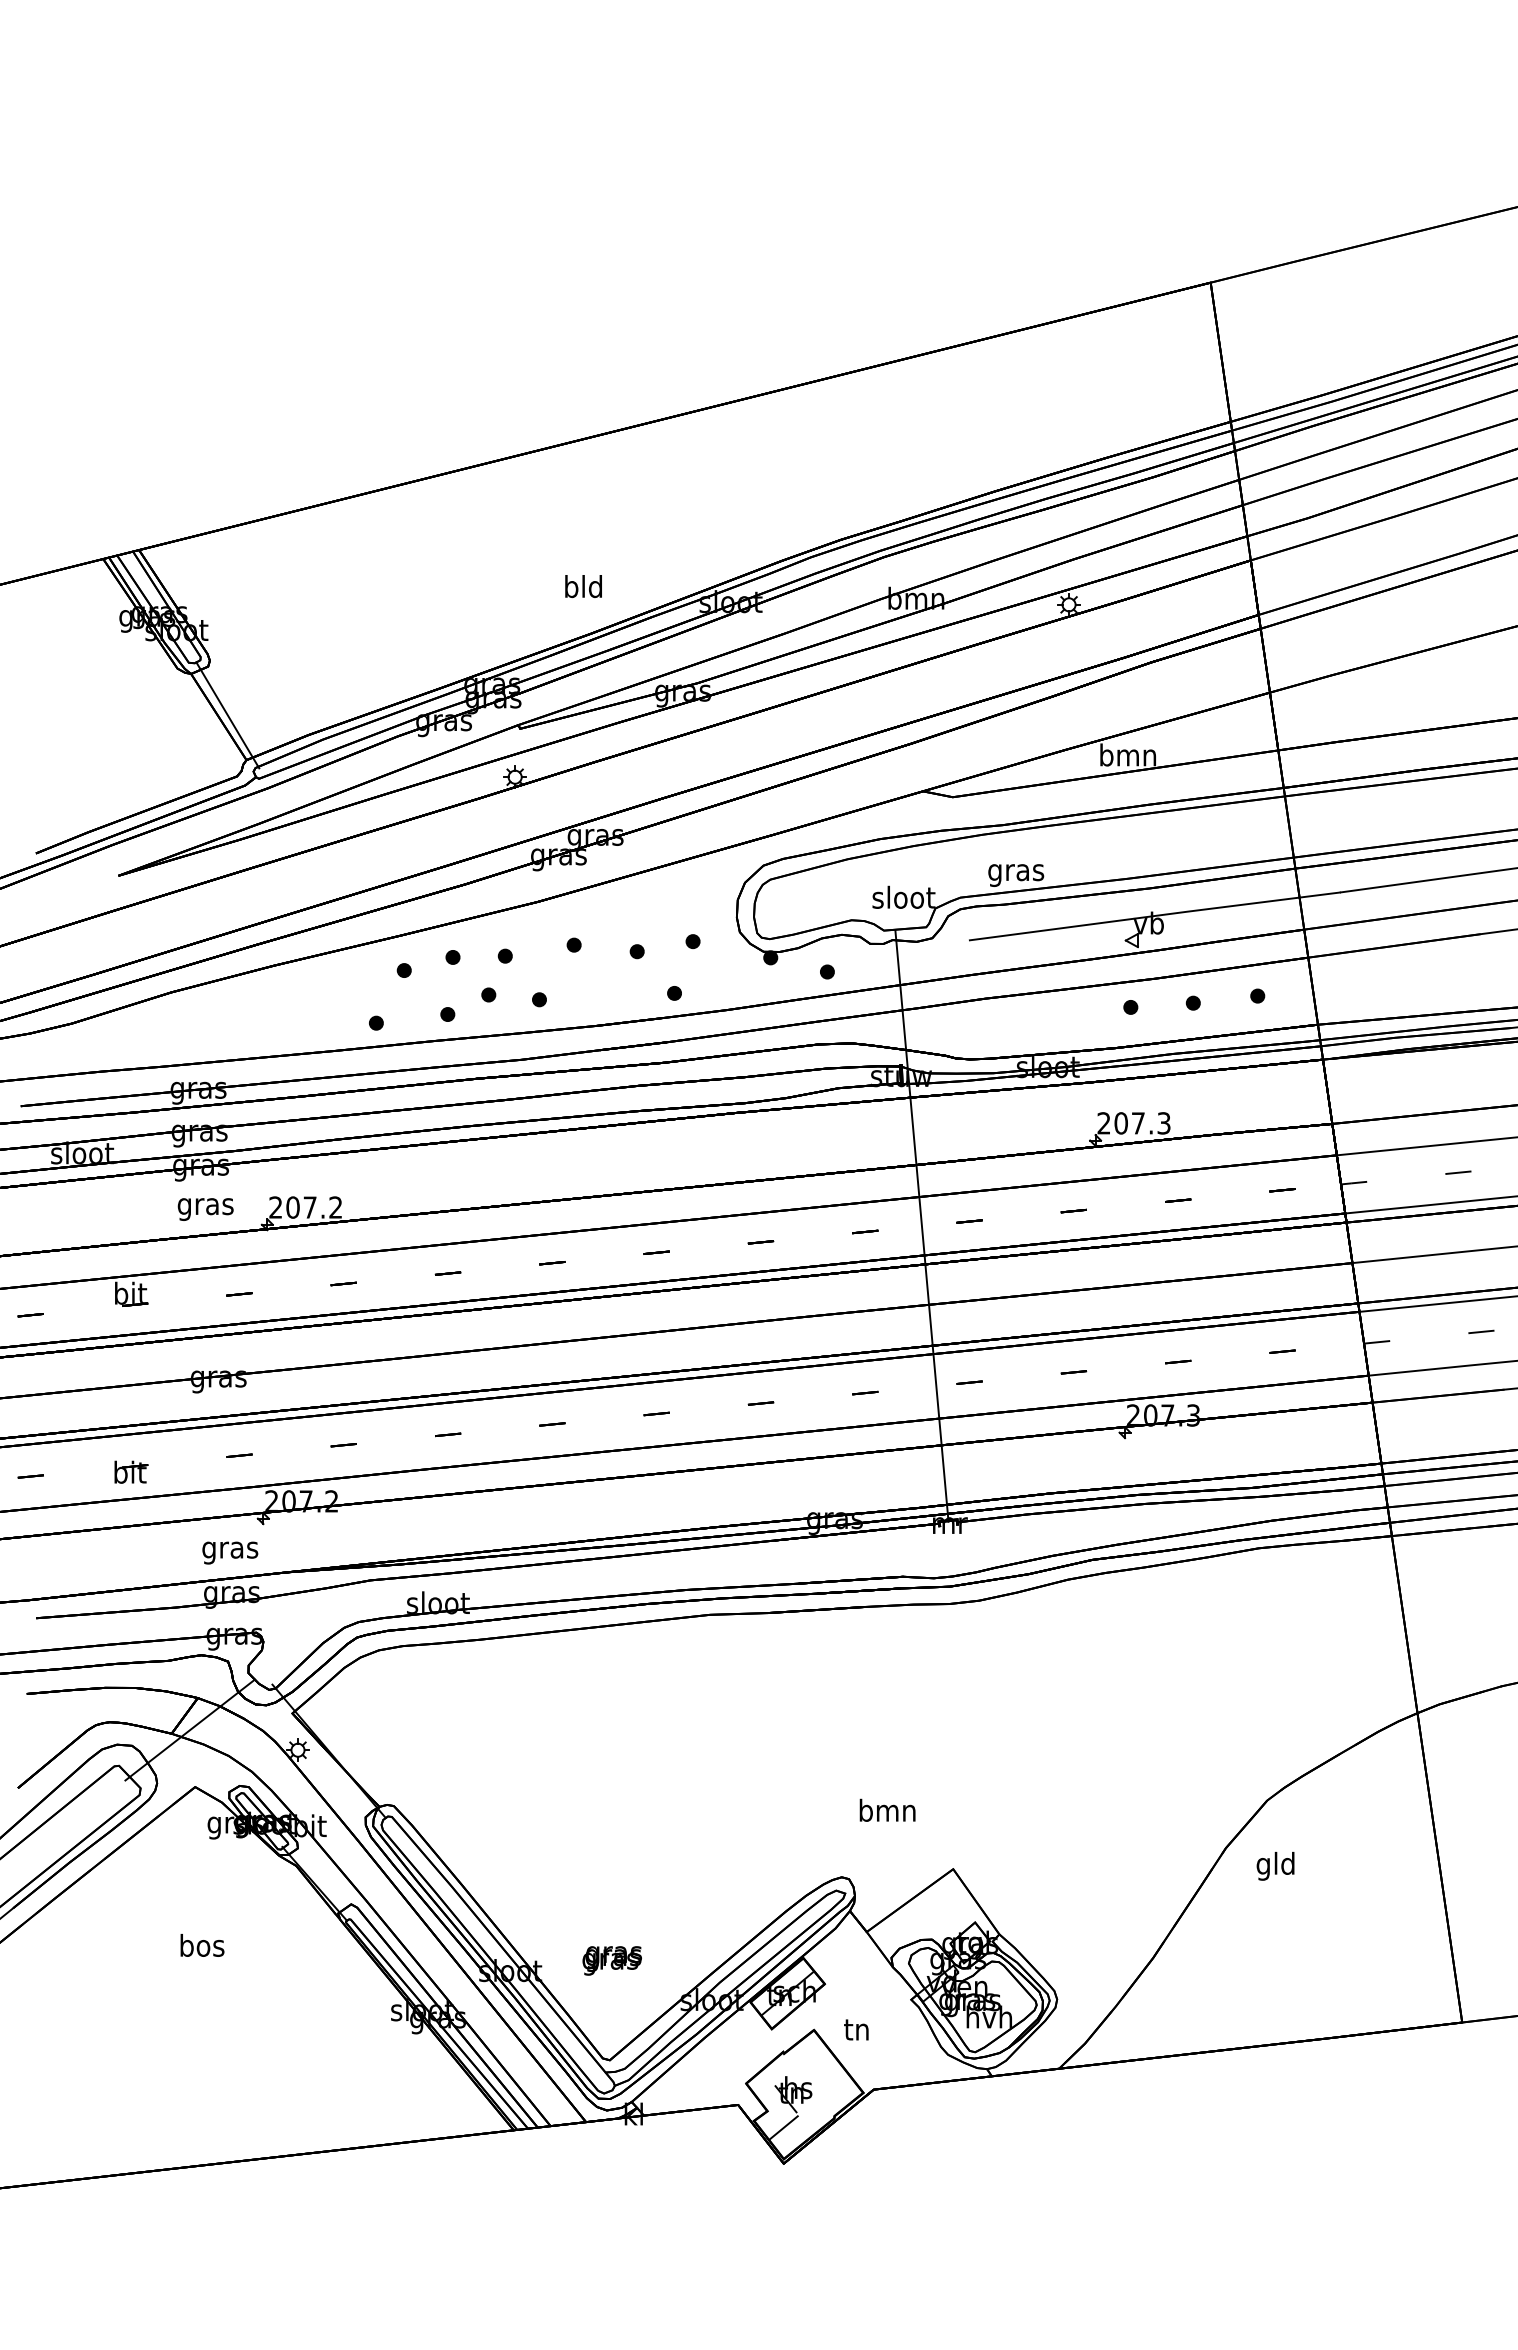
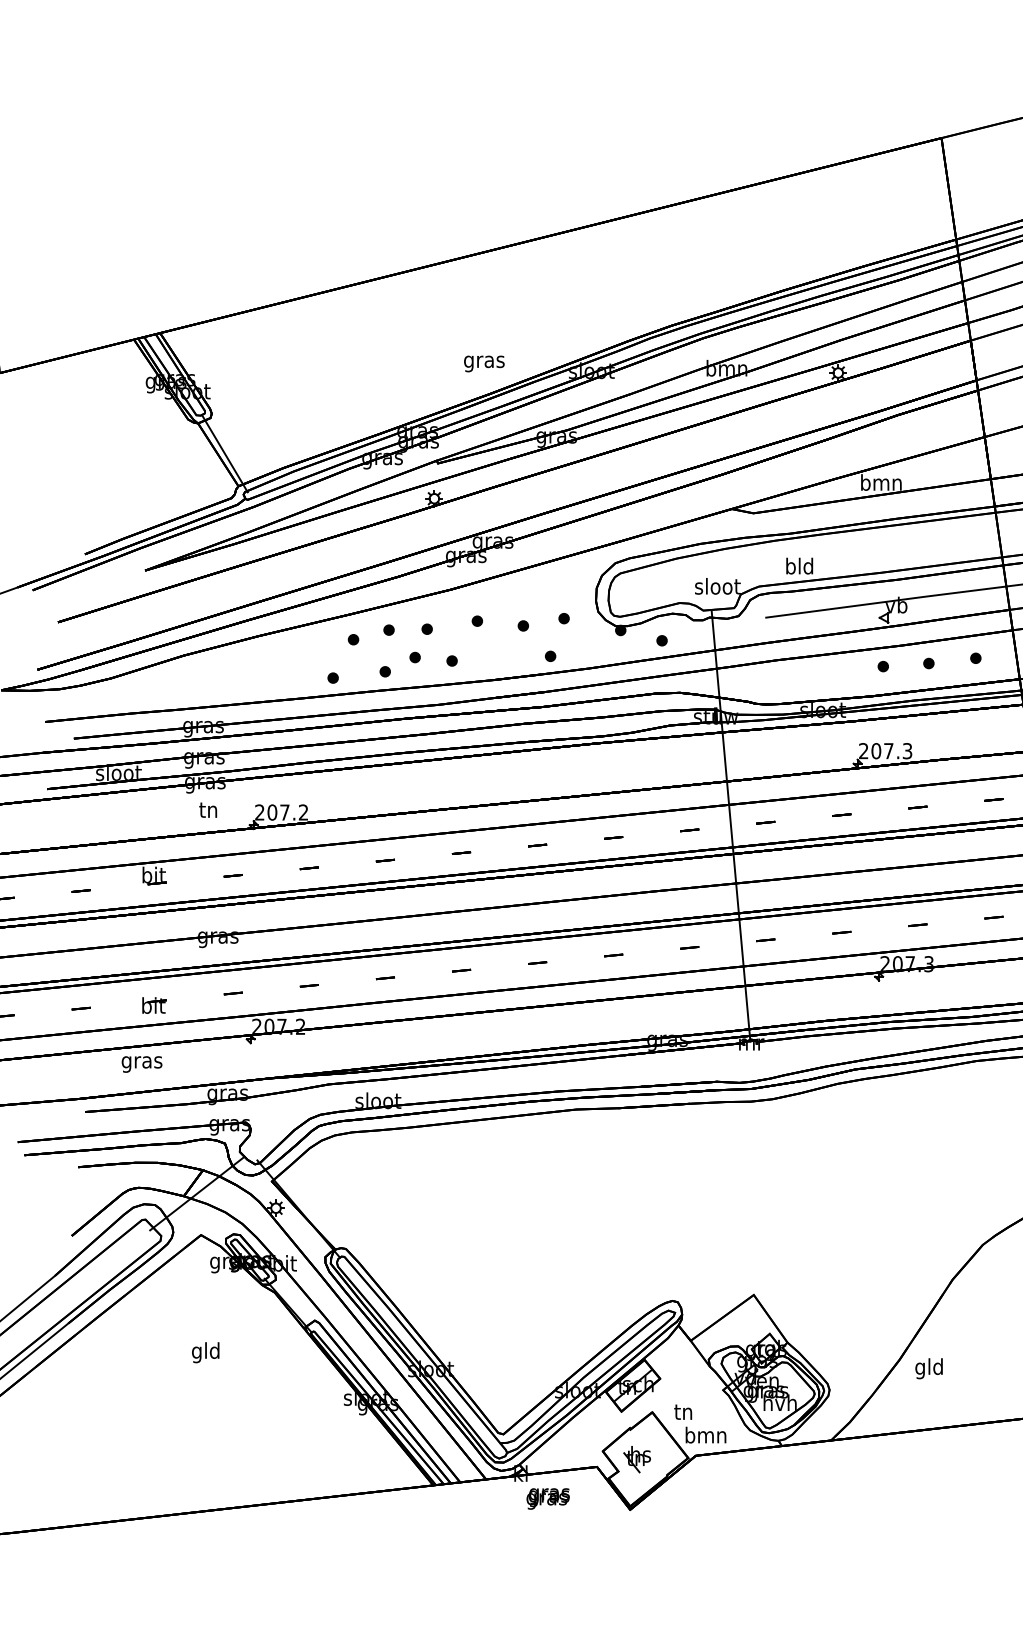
text: (583, 589) -> (484, 361), bld -> gras
text: (1016, 872) -> (799, 568), gras -> bld
text: (205, 1206) -> (208, 811), gras -> tn
text: (230, 1552) -> (142, 1064), moved
text: (887, 1809) -> (705, 1434), moved
text: (1275, 1866) -> (929, 1368), moved
text: (202, 1947) -> (206, 1352), bos -> gld
text: (611, 1960) -> (547, 1498), moved
line: (783, 2127) -> (630, 1483), removed

